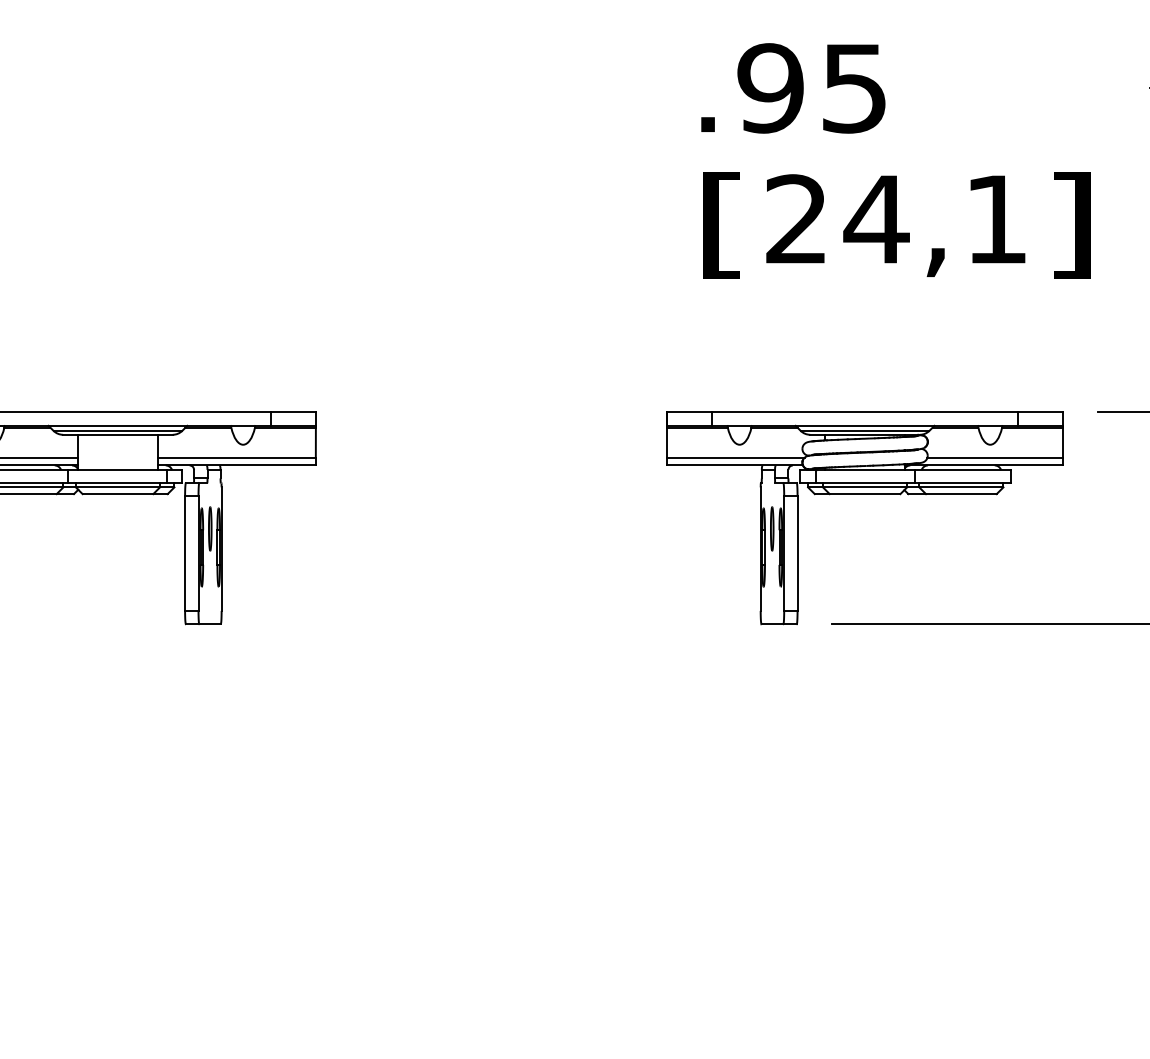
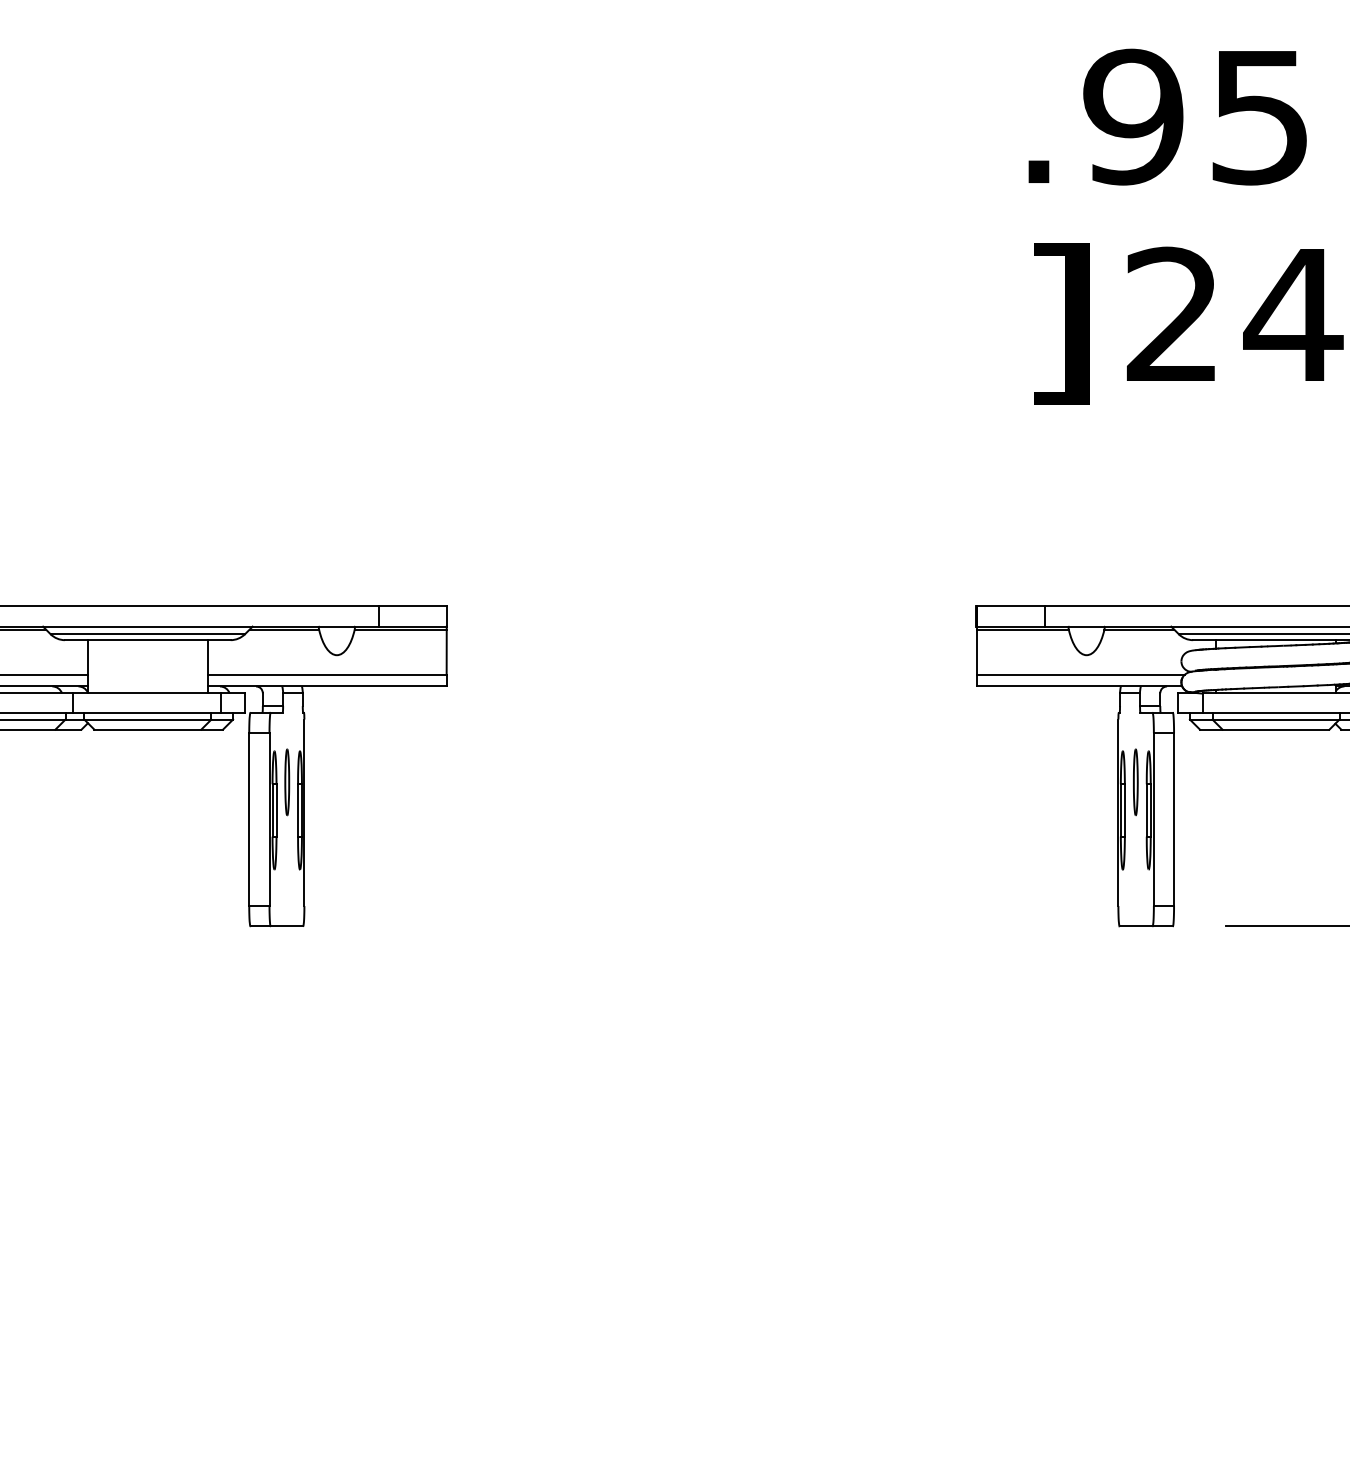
text: (722, 225) -> (1060, 324), [ -> ]

